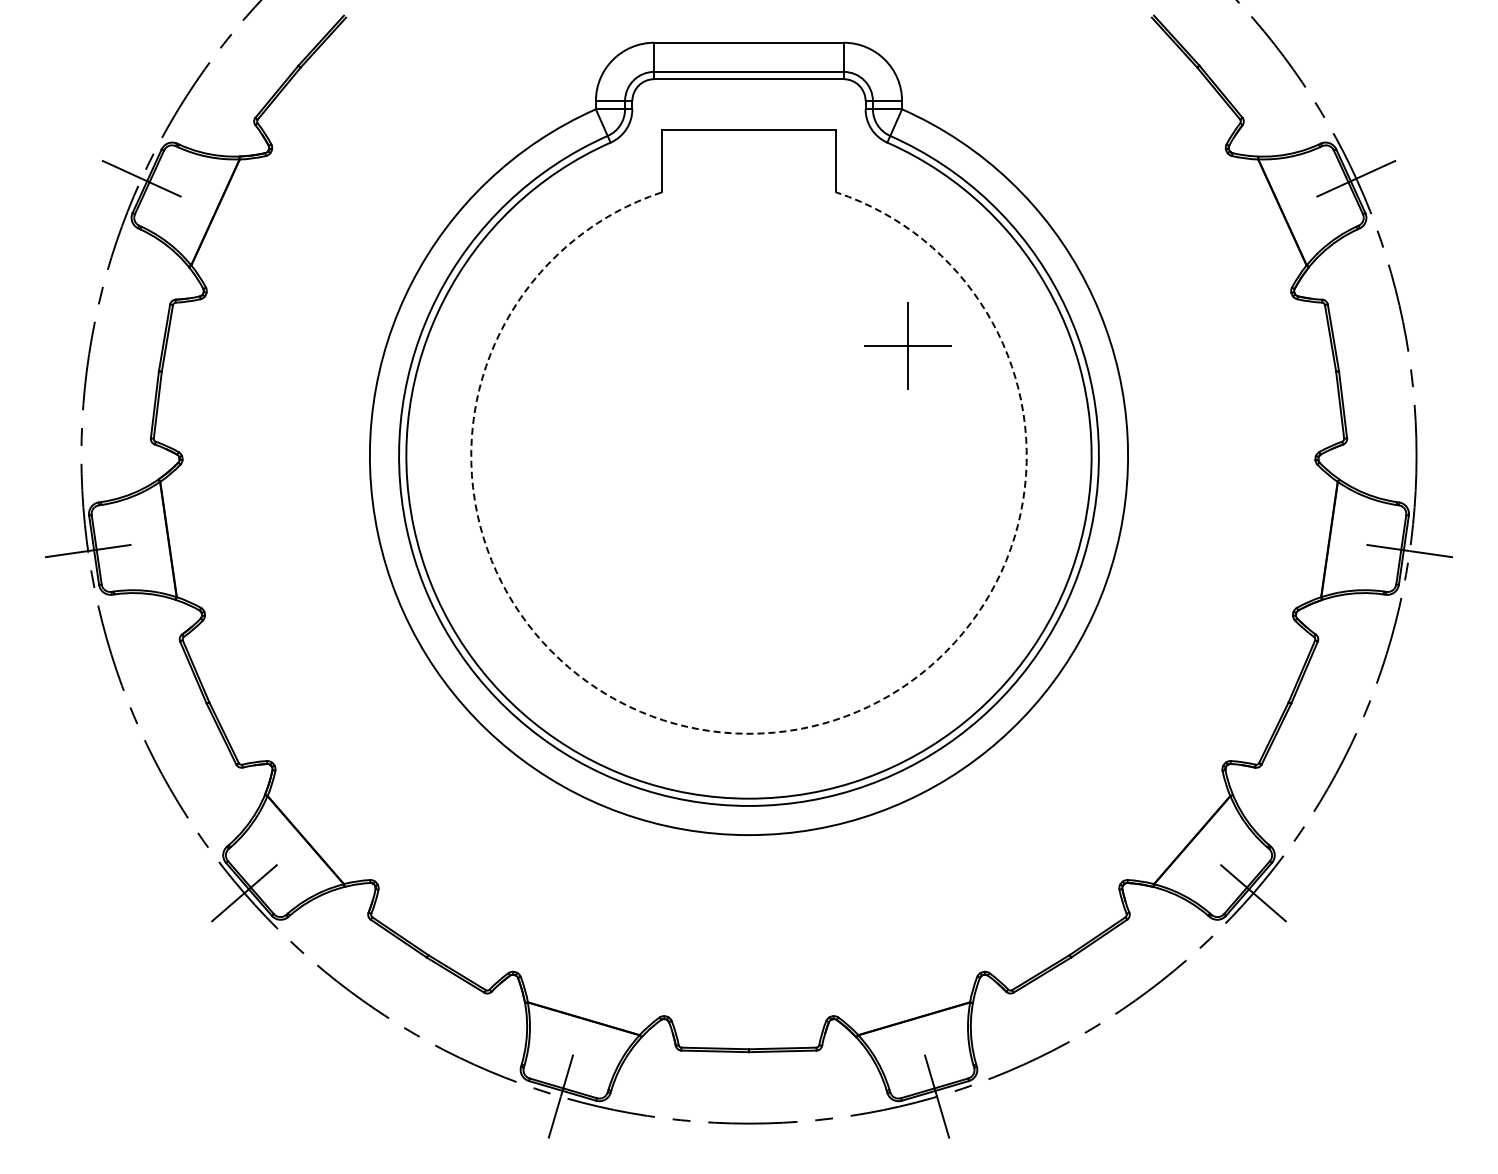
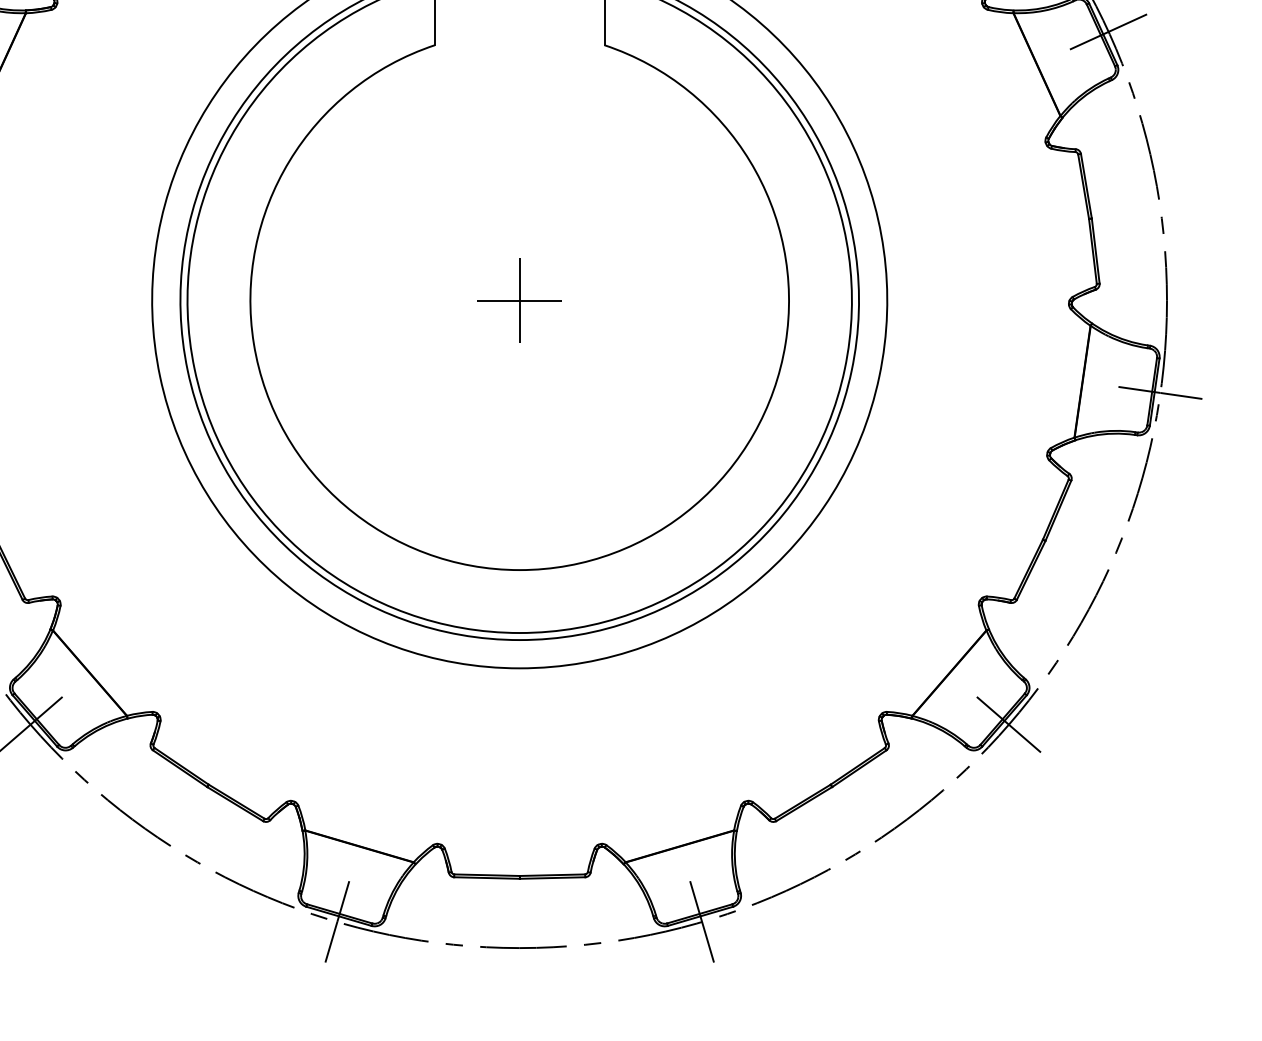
part: (907, 345) -> (519, 300), moved
arc: (748, 733) -> (519, 569), dashed -> solid

